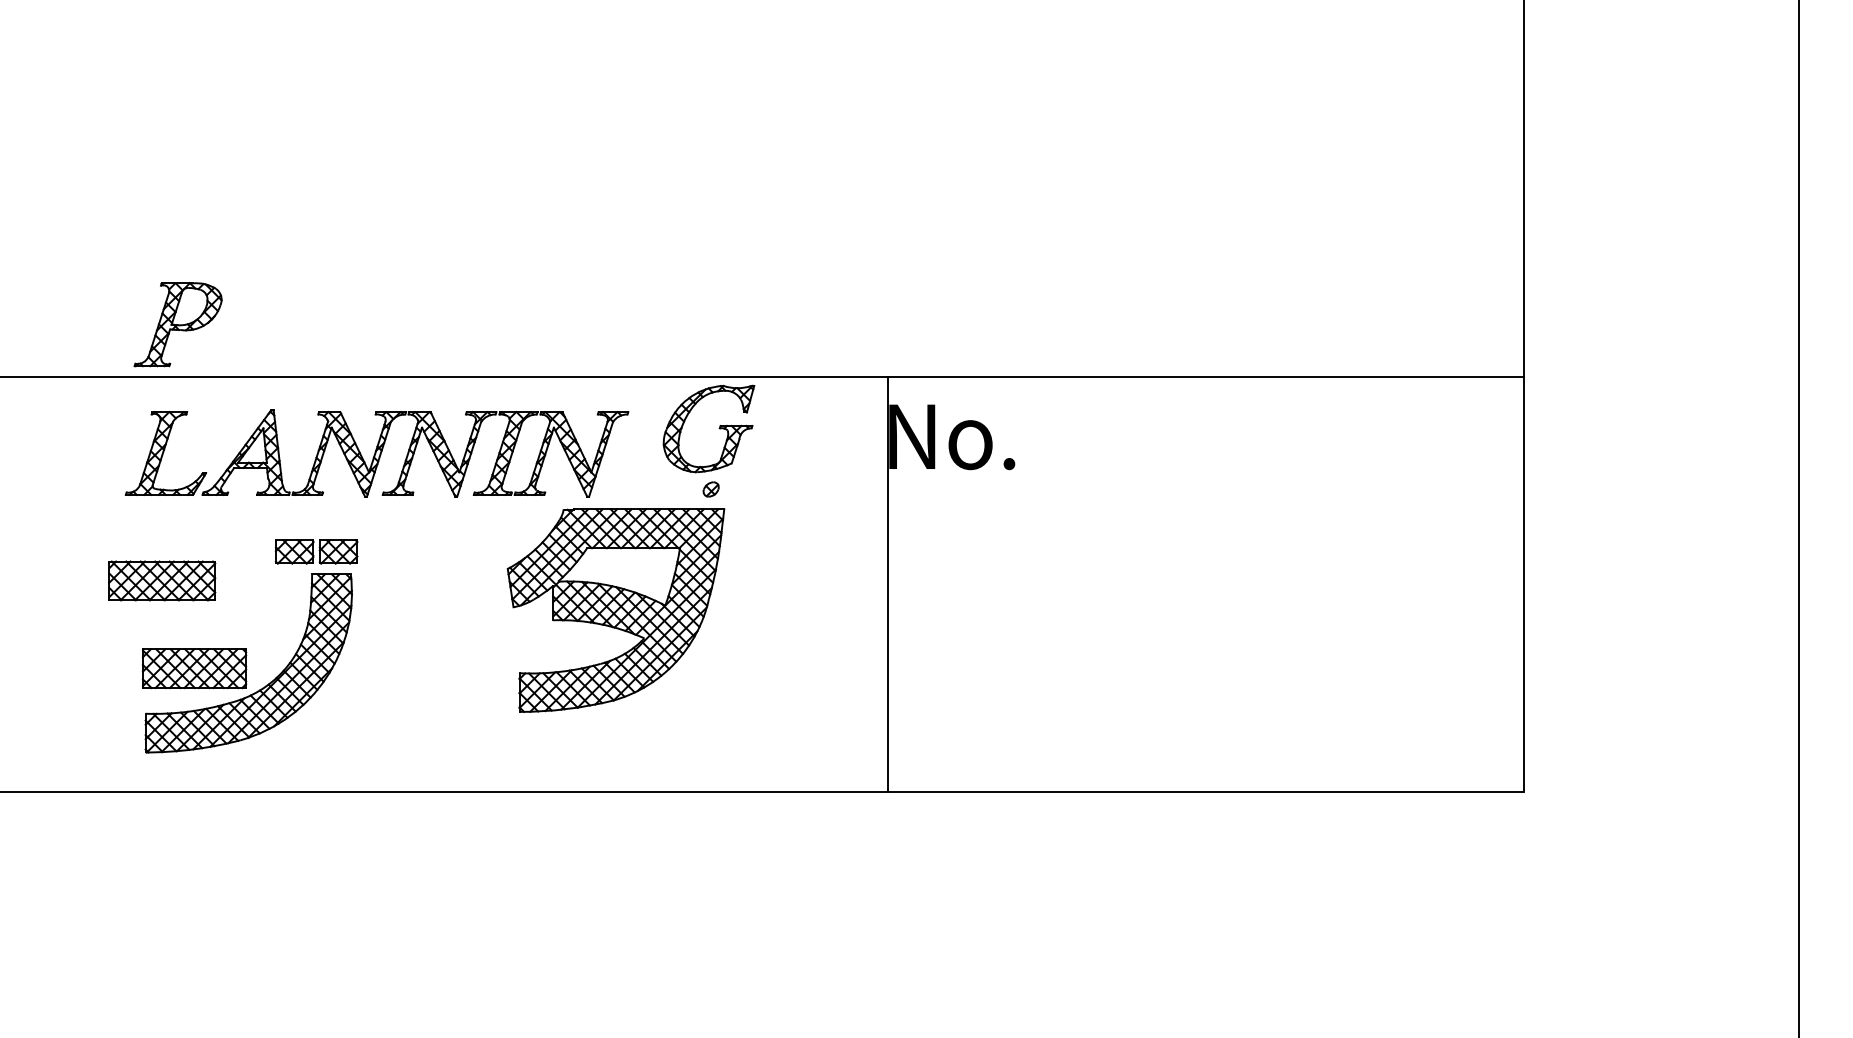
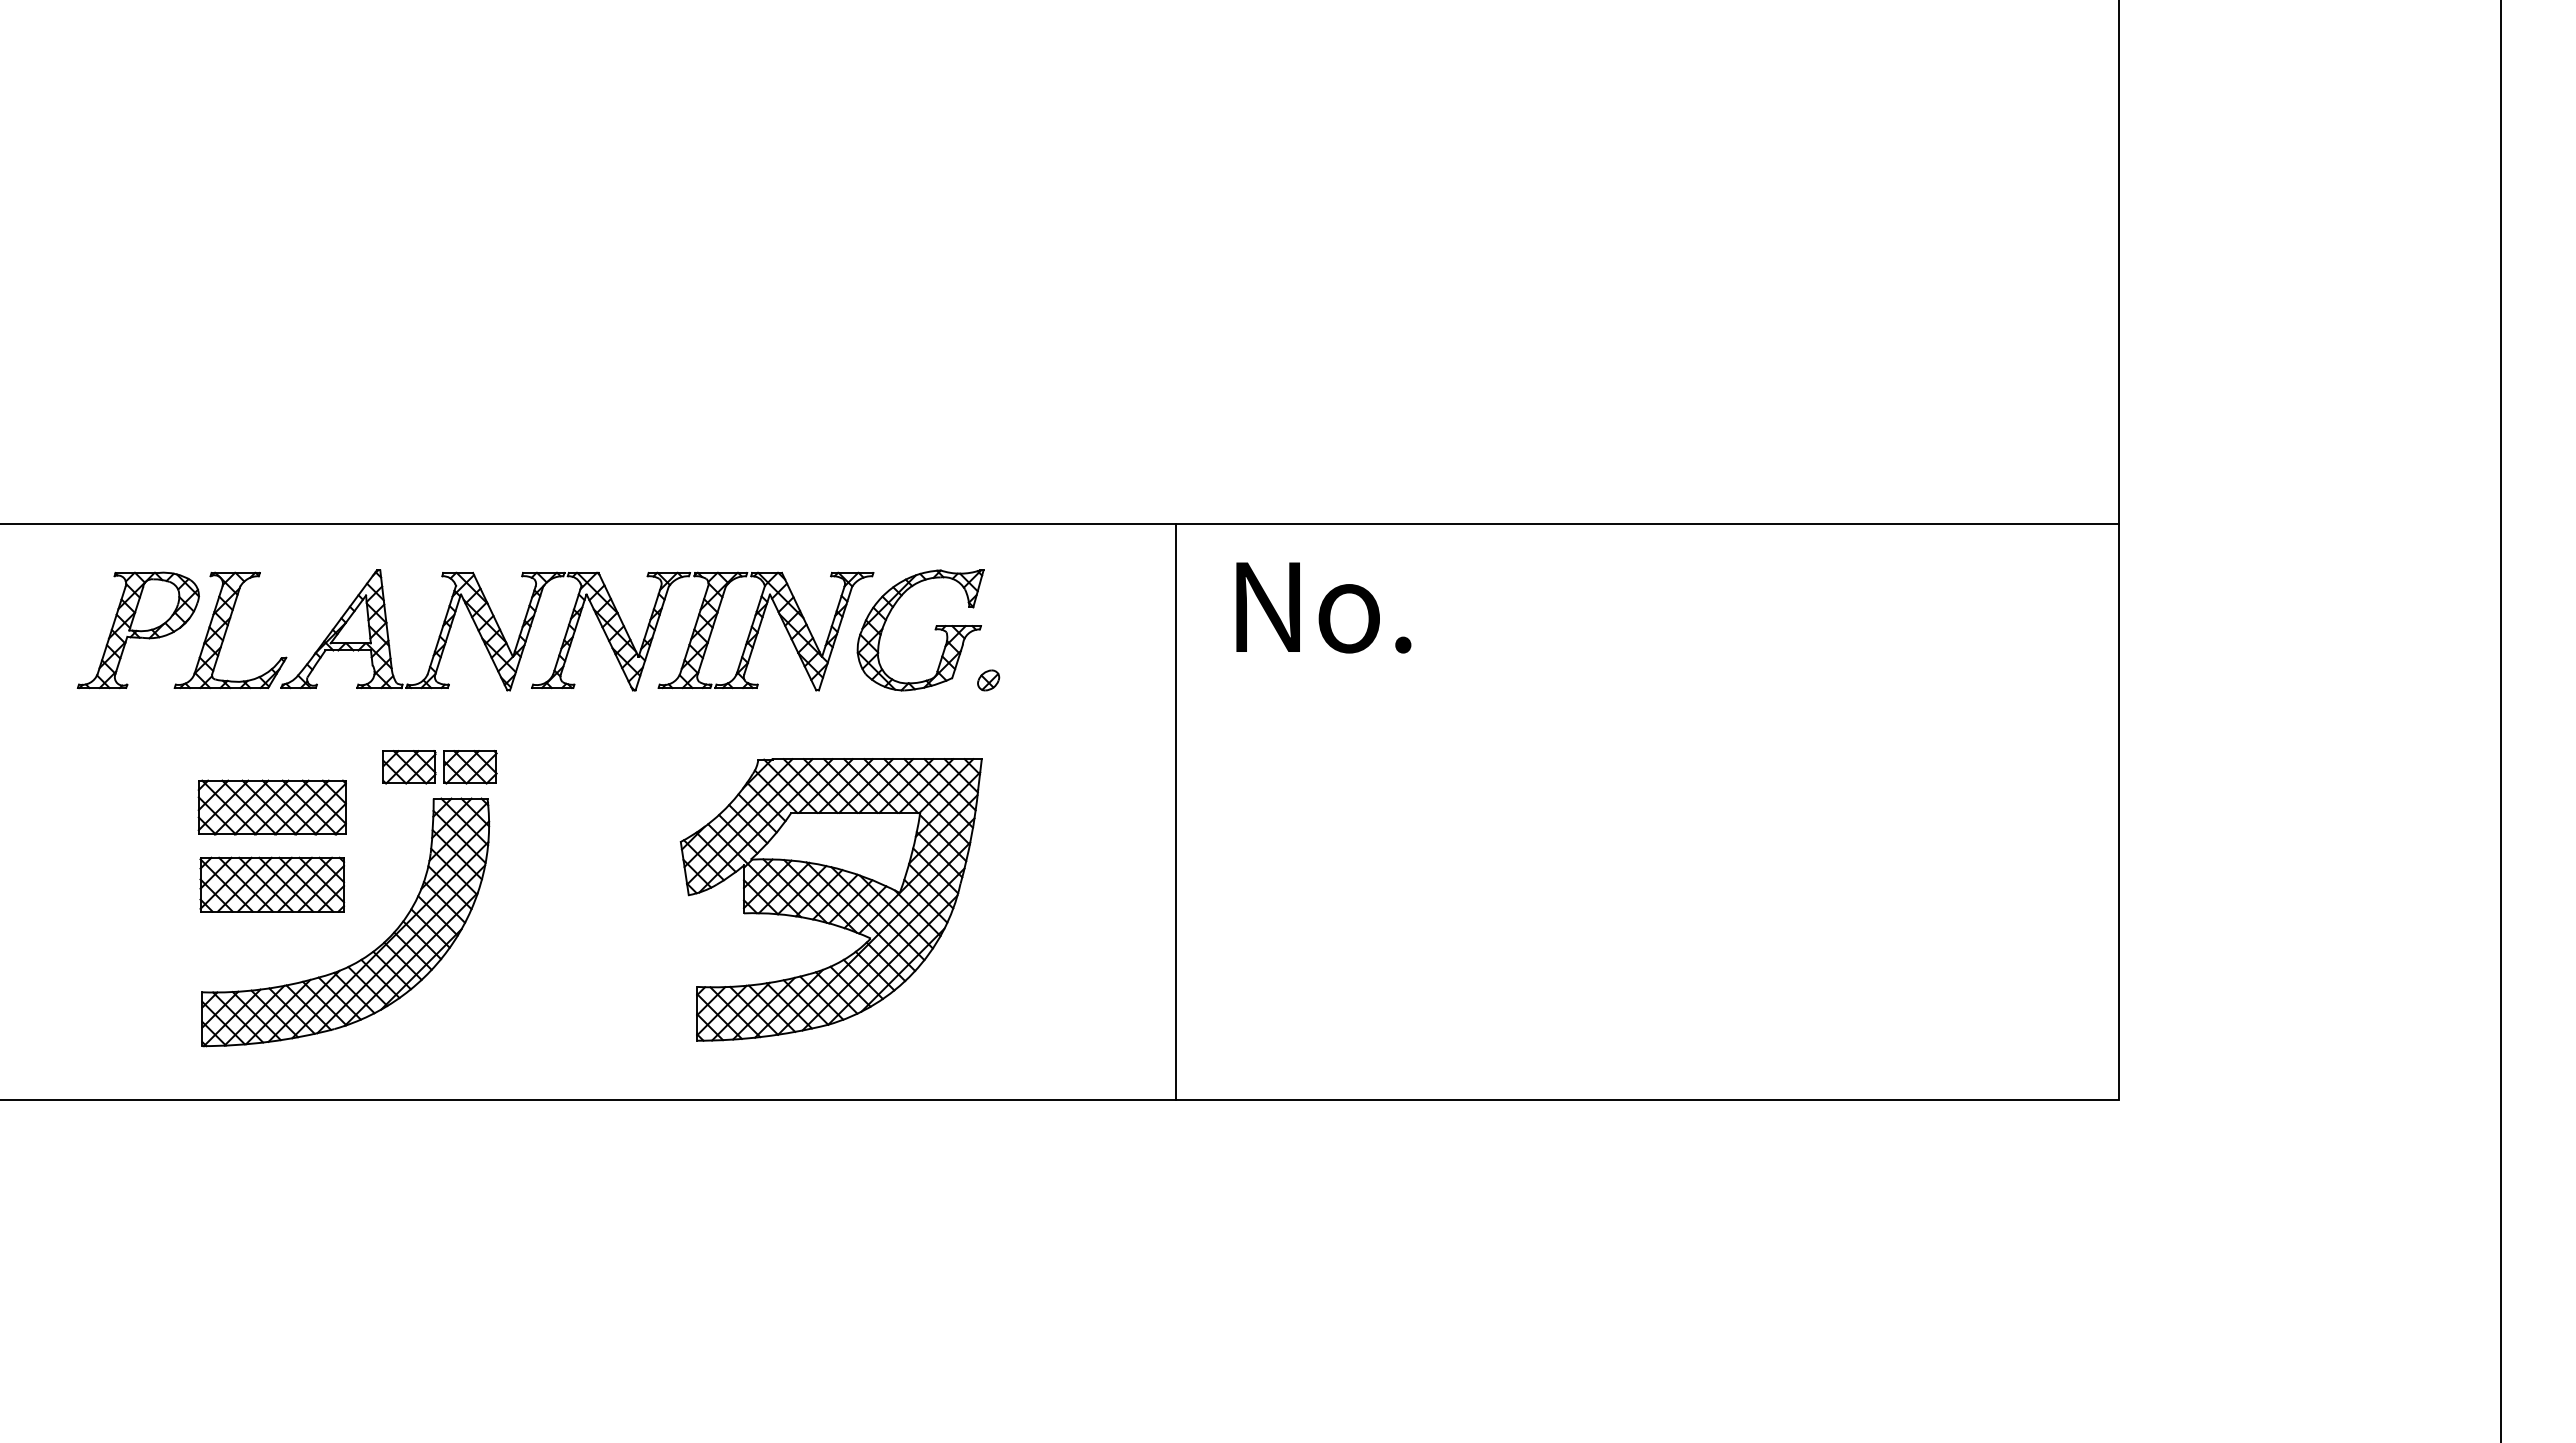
part: (177, 324) -> (137, 630), moved
part: (719, 428) -> (934, 629), moved
part: (161, 580) -> (271, 807), moved
line: (888, 583) -> (1175, 811), moved
part: (615, 610) -> (830, 899), moved
part: (194, 668) -> (272, 884), moved

